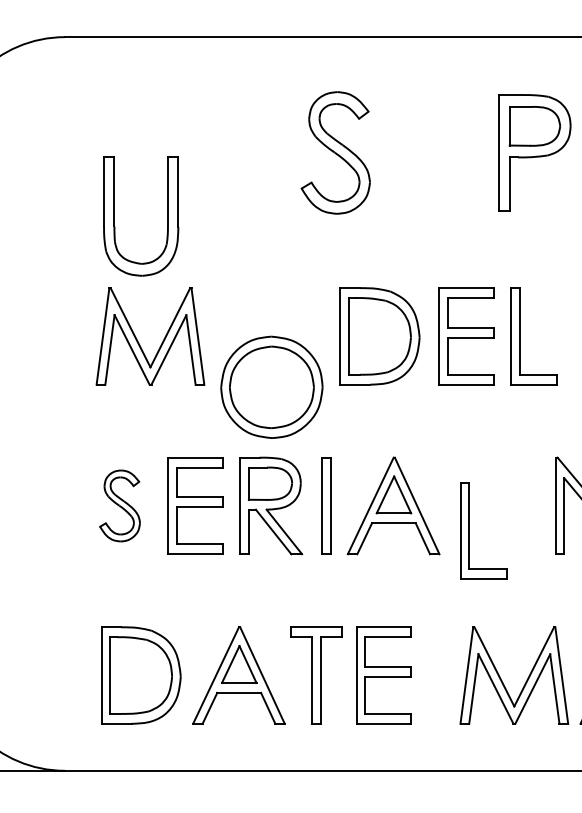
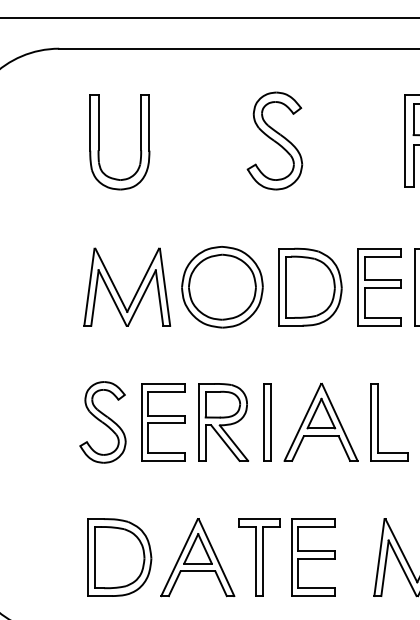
part: (167, 216) -> (140, 142), moved
part: (271, 386) -> (222, 286), moved
part: (119, 505) -> (102, 422), size x1.43
part: (469, 530) -> (378, 422), moved

